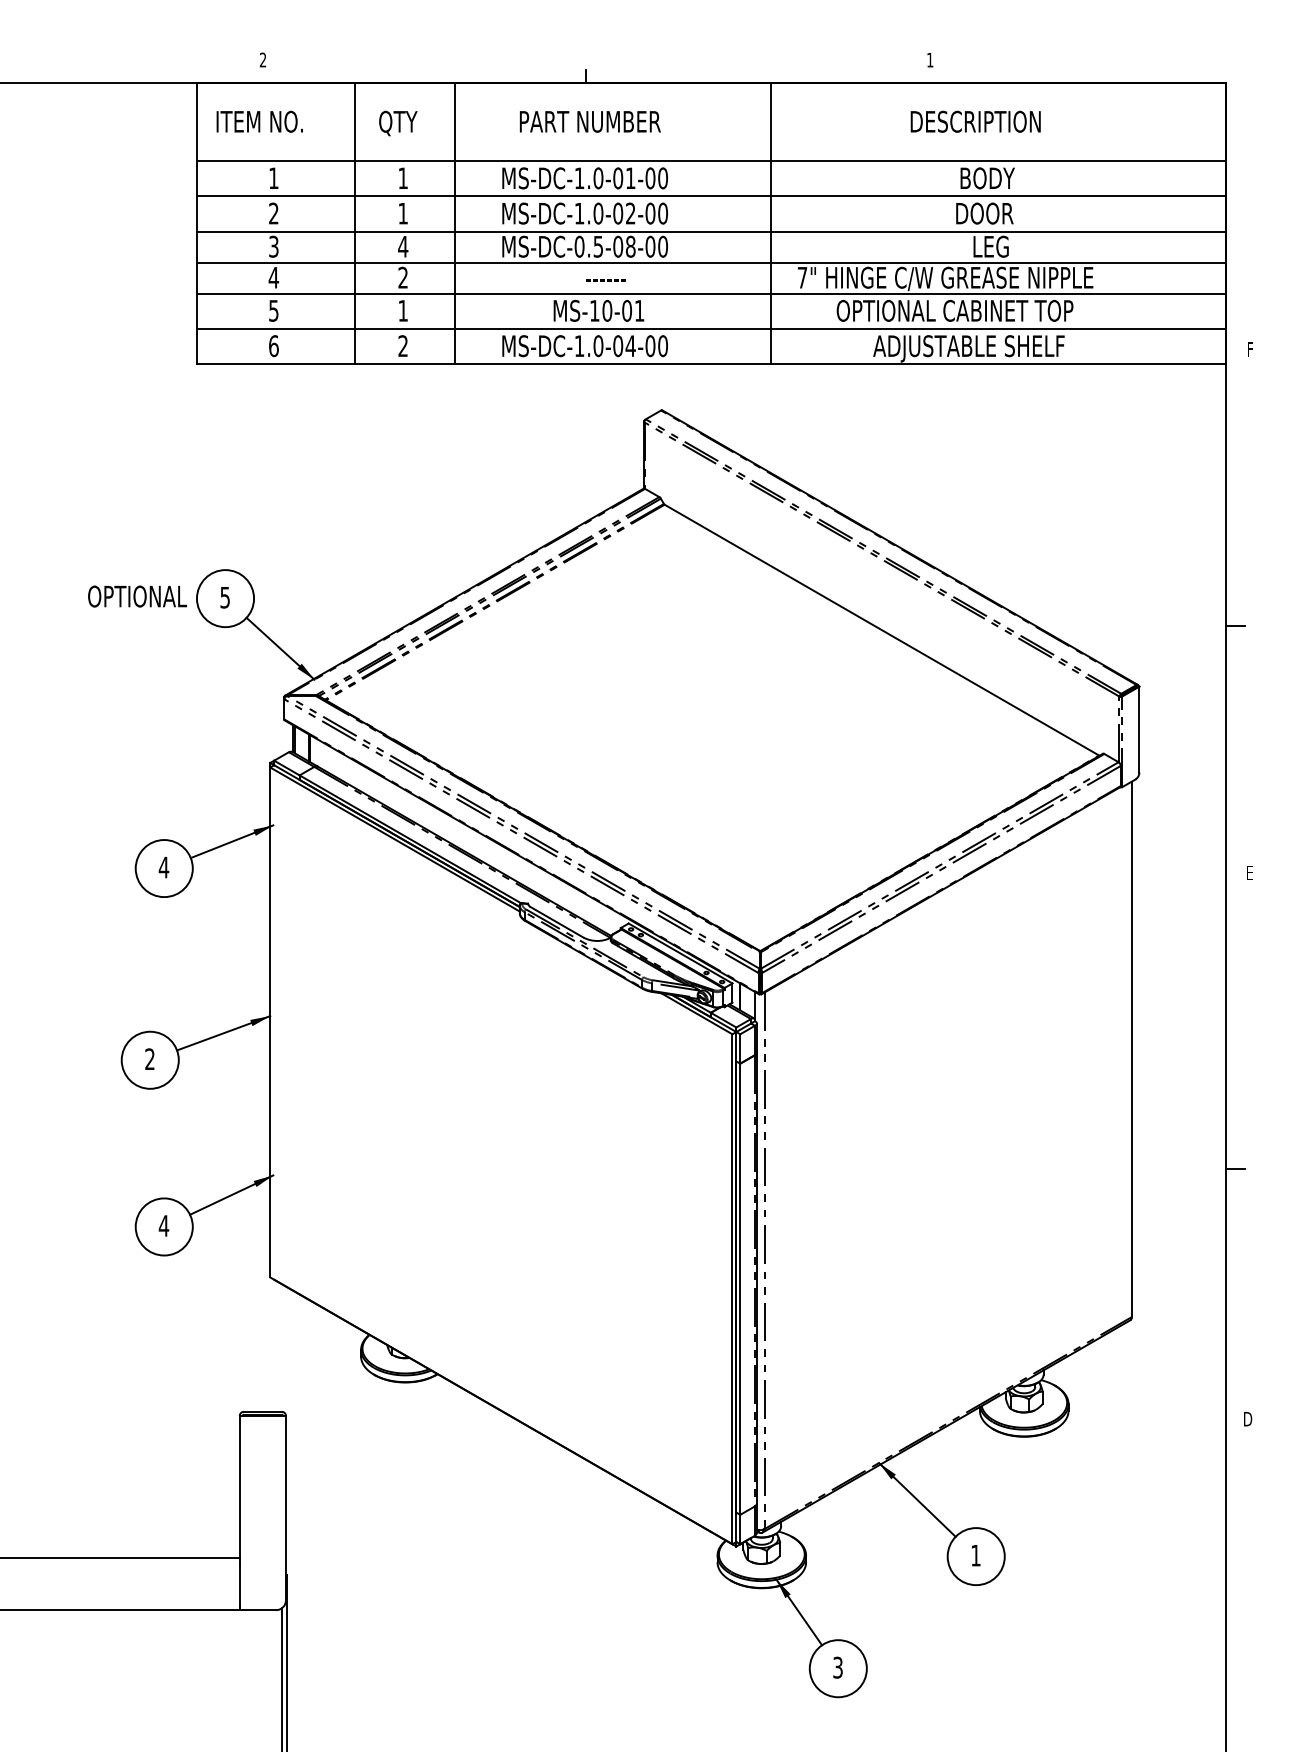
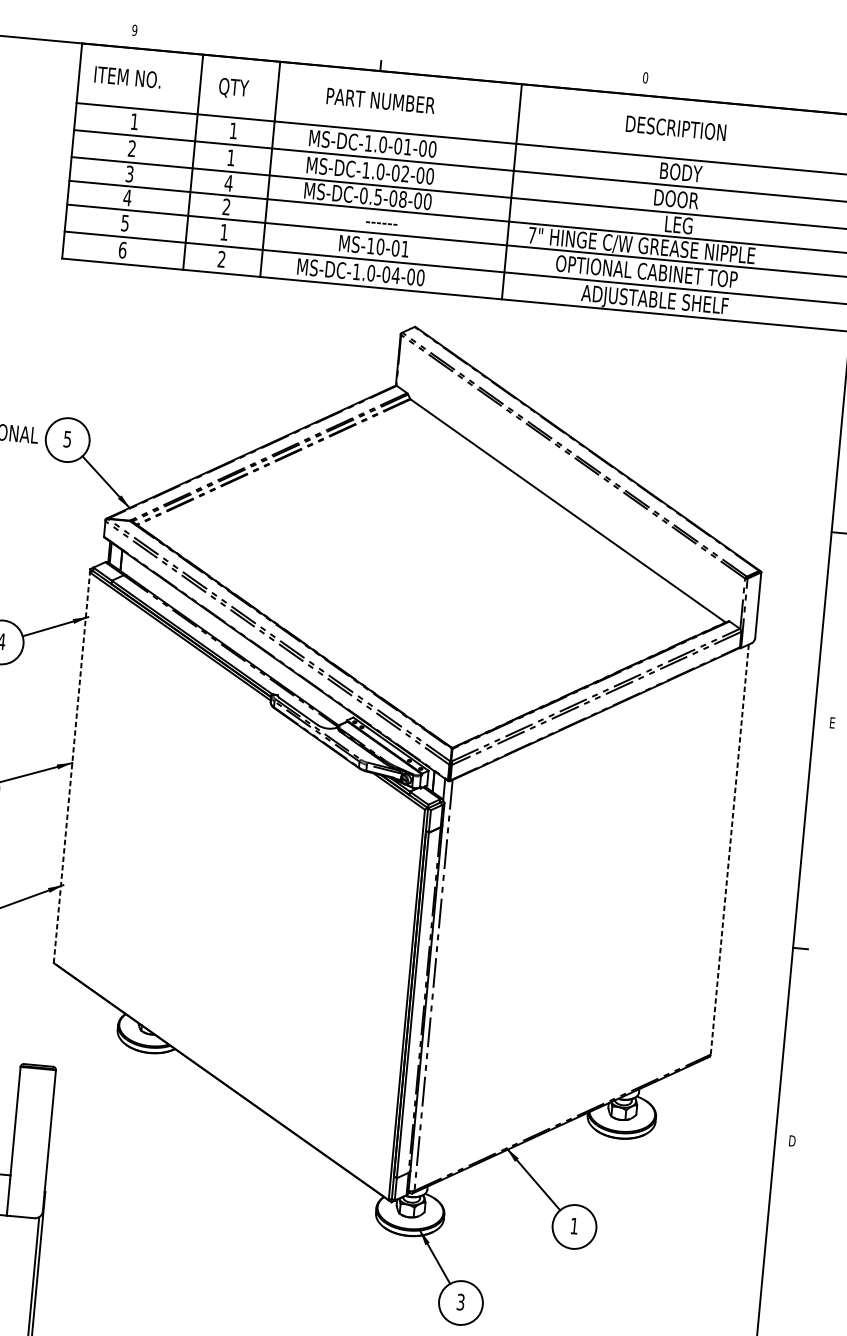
text: (262, 59) -> (134, 29), 2 -> 9
text: (929, 59) -> (645, 77), 1 -> 0
line: (270, 1022) -> (72, 767), solid -> dashed
line: (1131, 1049) -> (729, 849), solid -> dashed

